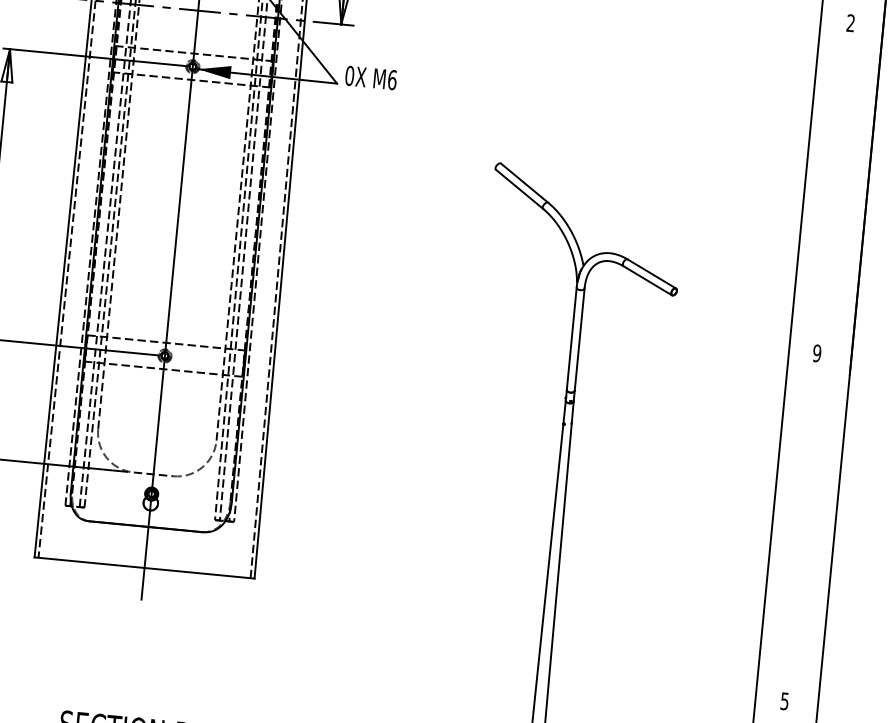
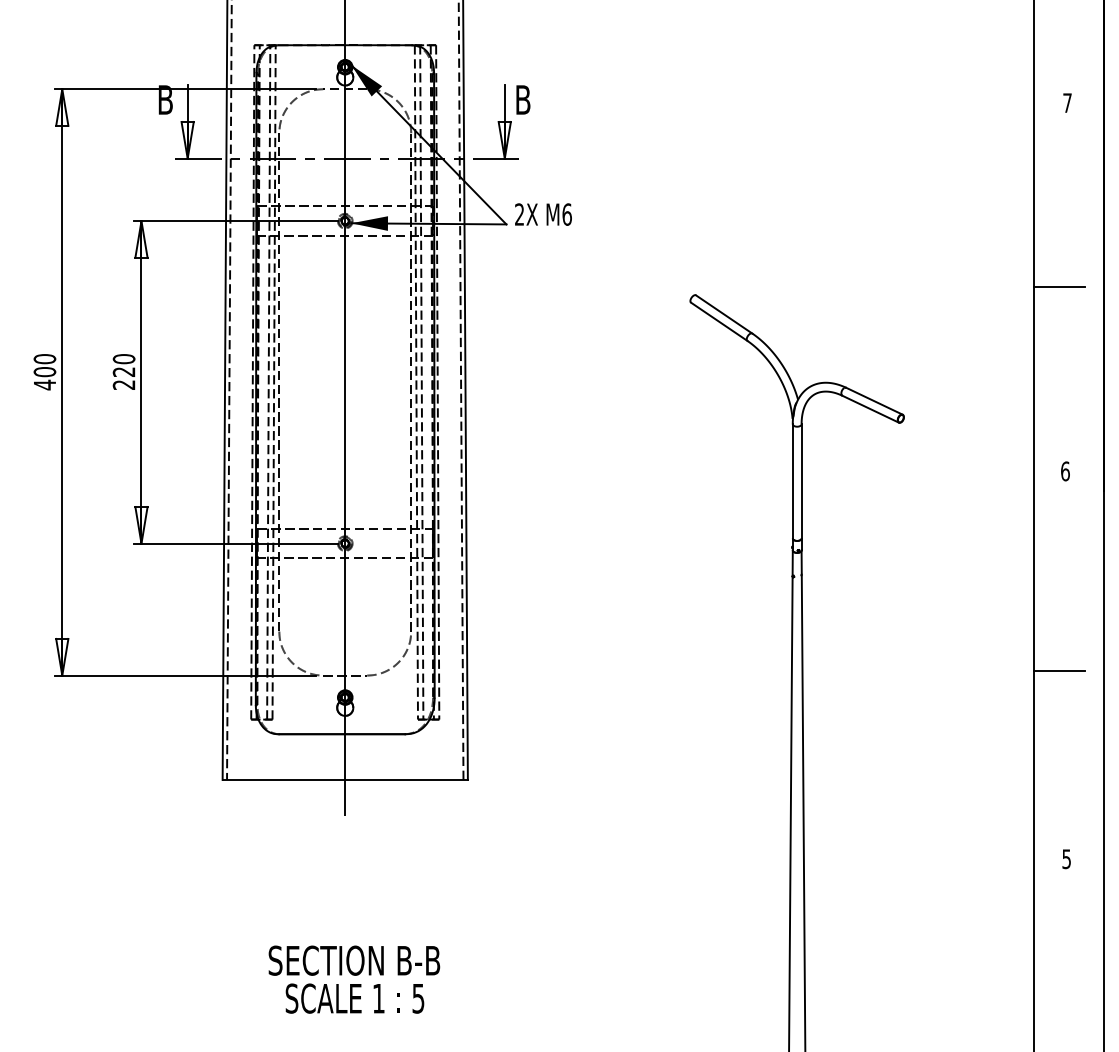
text: (850, 22) -> (1067, 102), 2 -> 7
text: (349, 75) -> (519, 214), 0X -> 2X
line: (827, 187) -> (1059, 286), added
text: (817, 353) -> (1065, 471), 9 -> 6
line: (794, 531) -> (1059, 670), added

